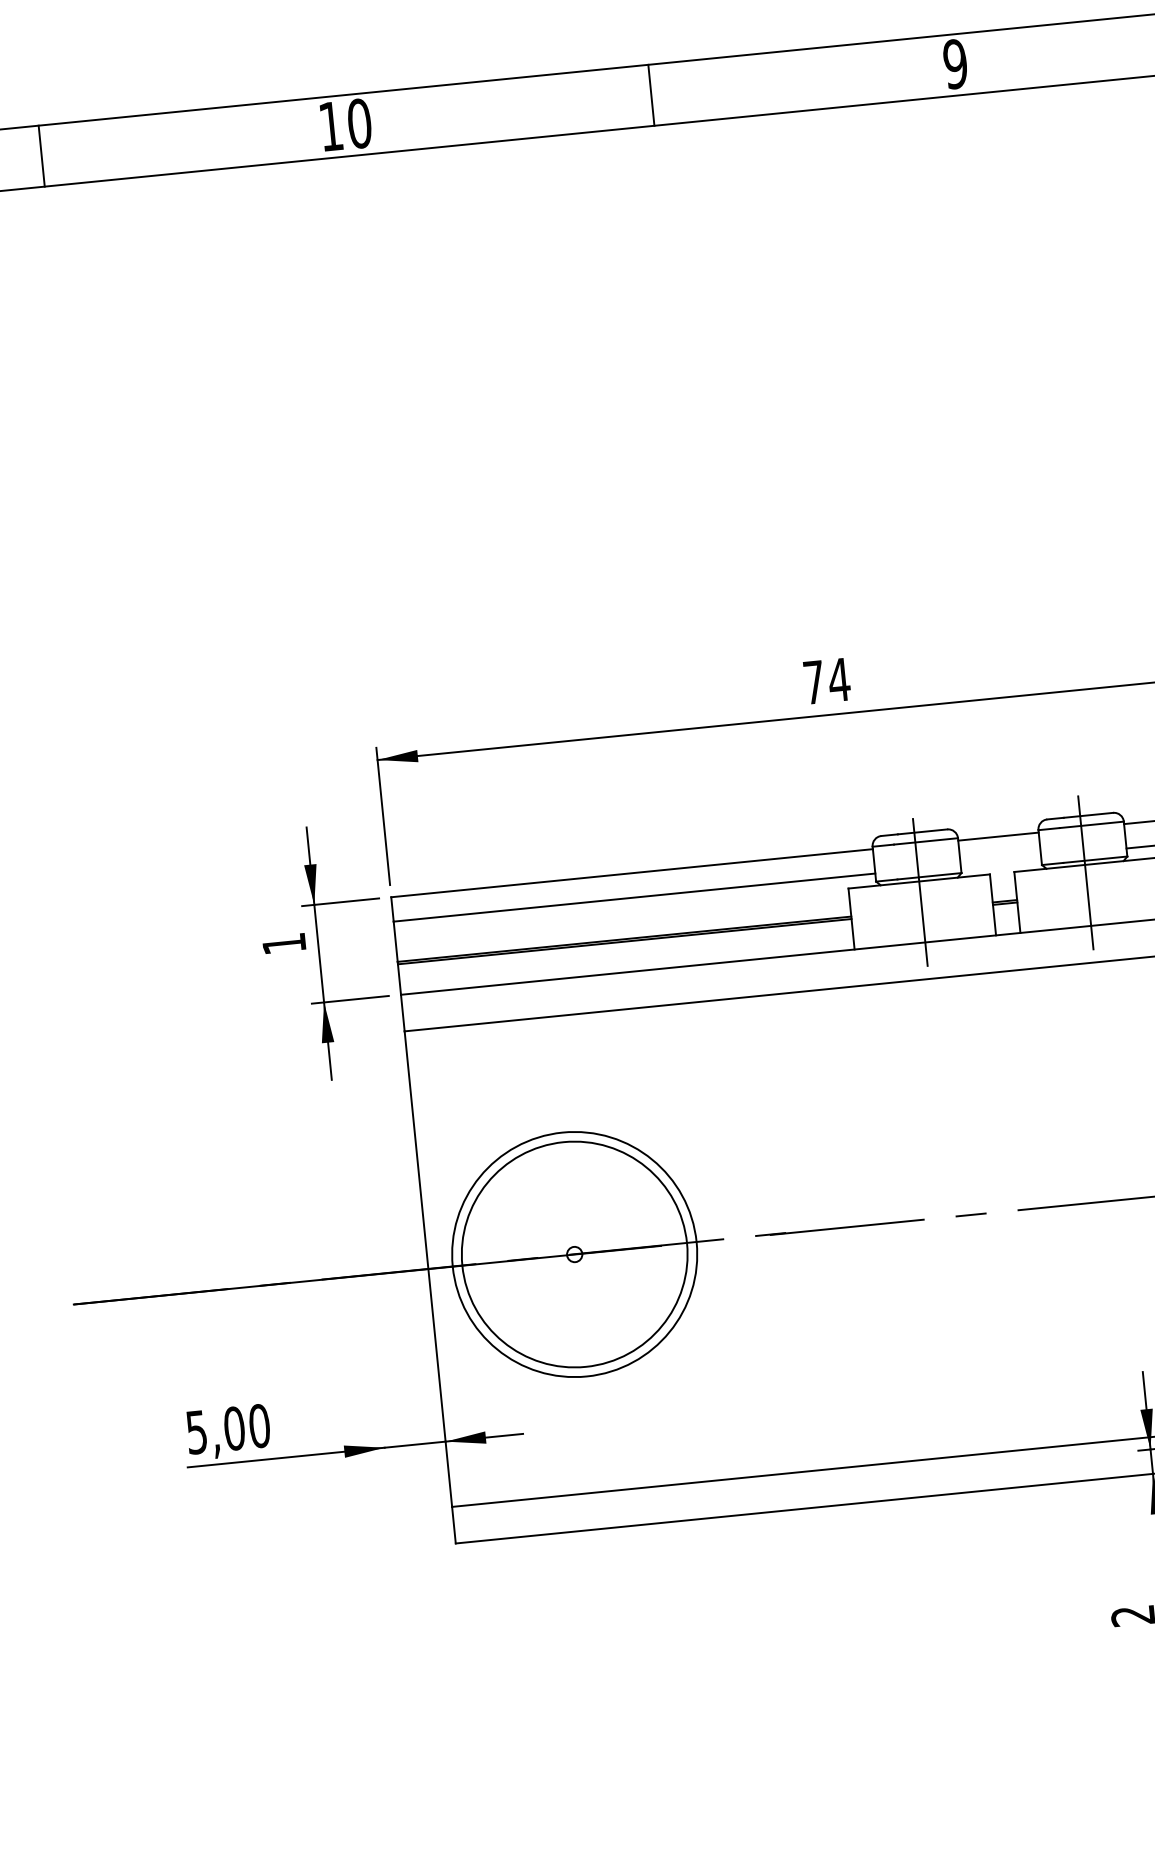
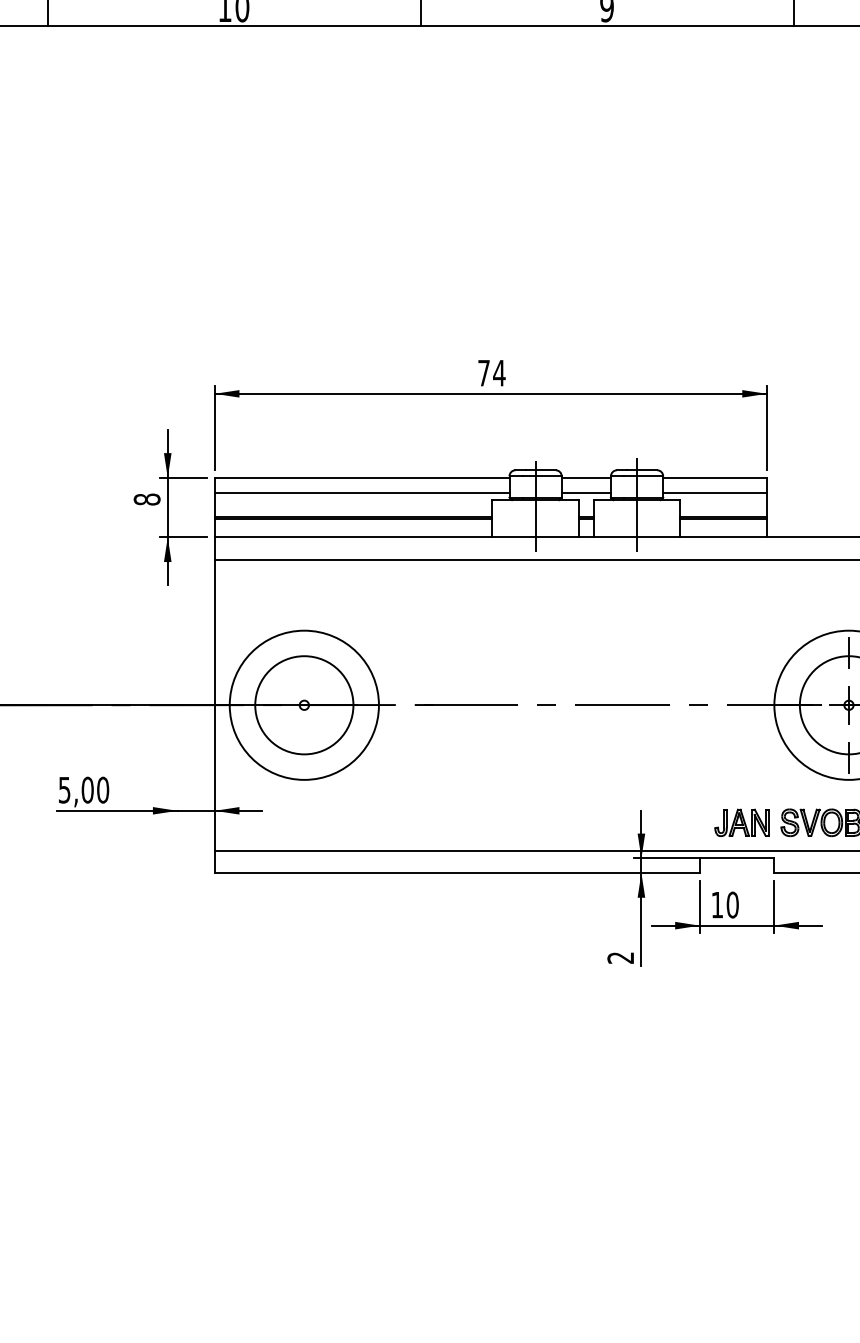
line: (999, 860) -> (585, 492), added
text: (283, 943) -> (146, 499), 1 -> 8
circle: (574, 1254) -> (304, 705), size x0.71

